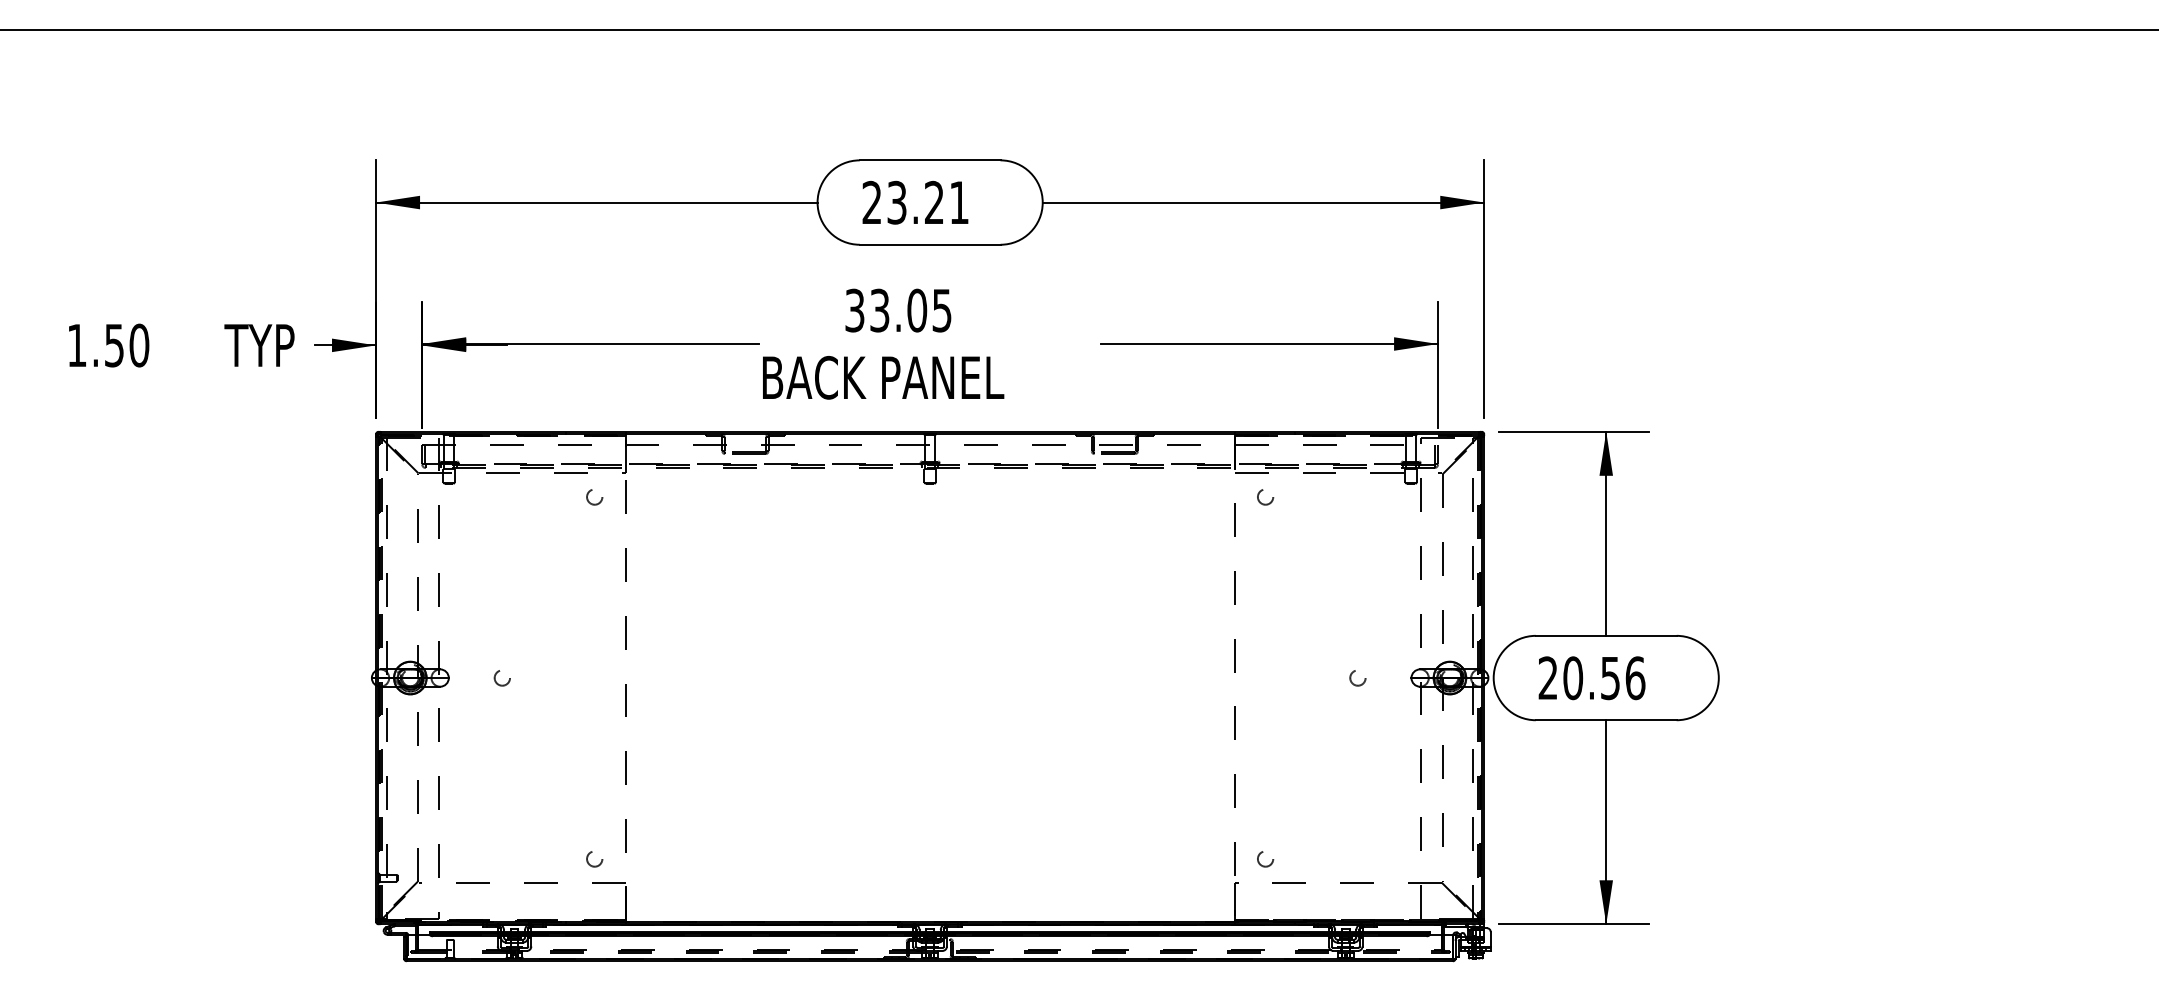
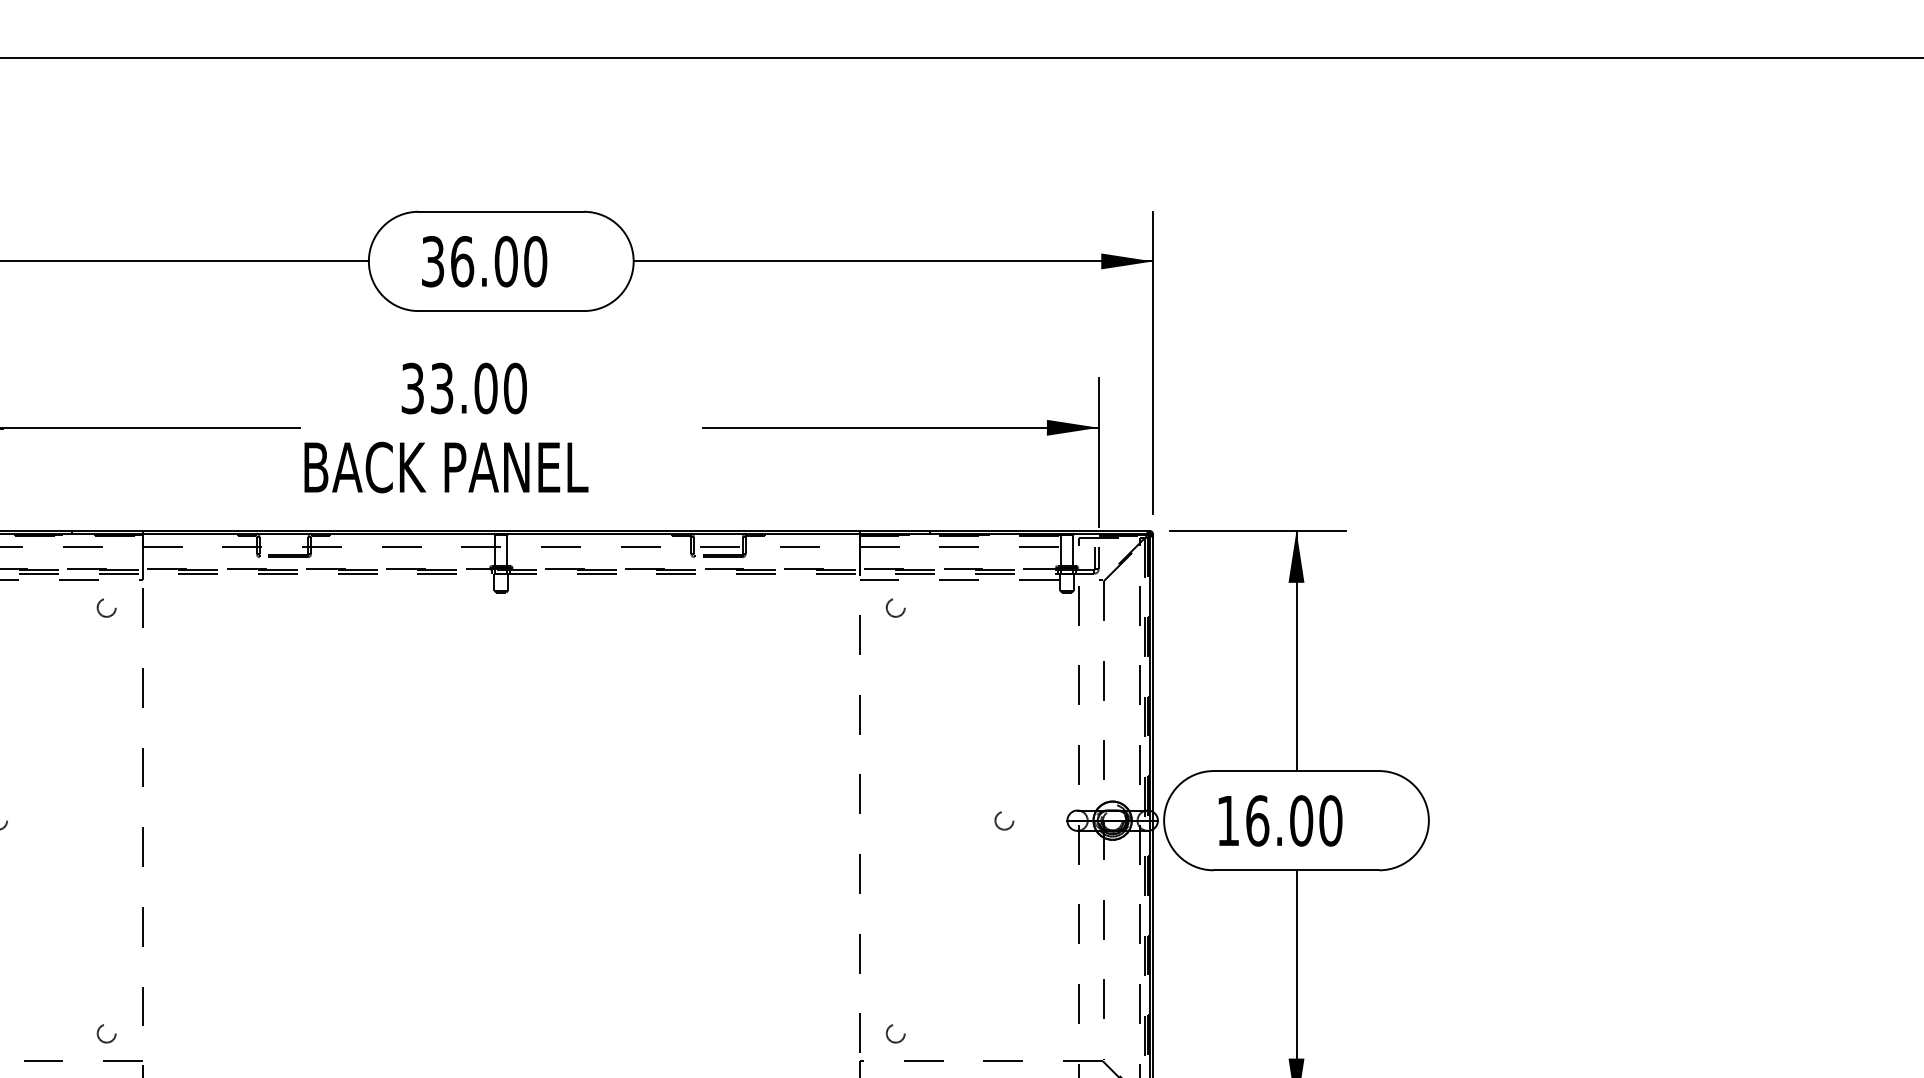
text: (915, 202) -> (484, 261), 23.21 -> 36.00
text: (941, 310) -> (514, 388), 33.05 -> 33.00
text: (1591, 678) -> (1279, 821), 20.56 -> 16.00

